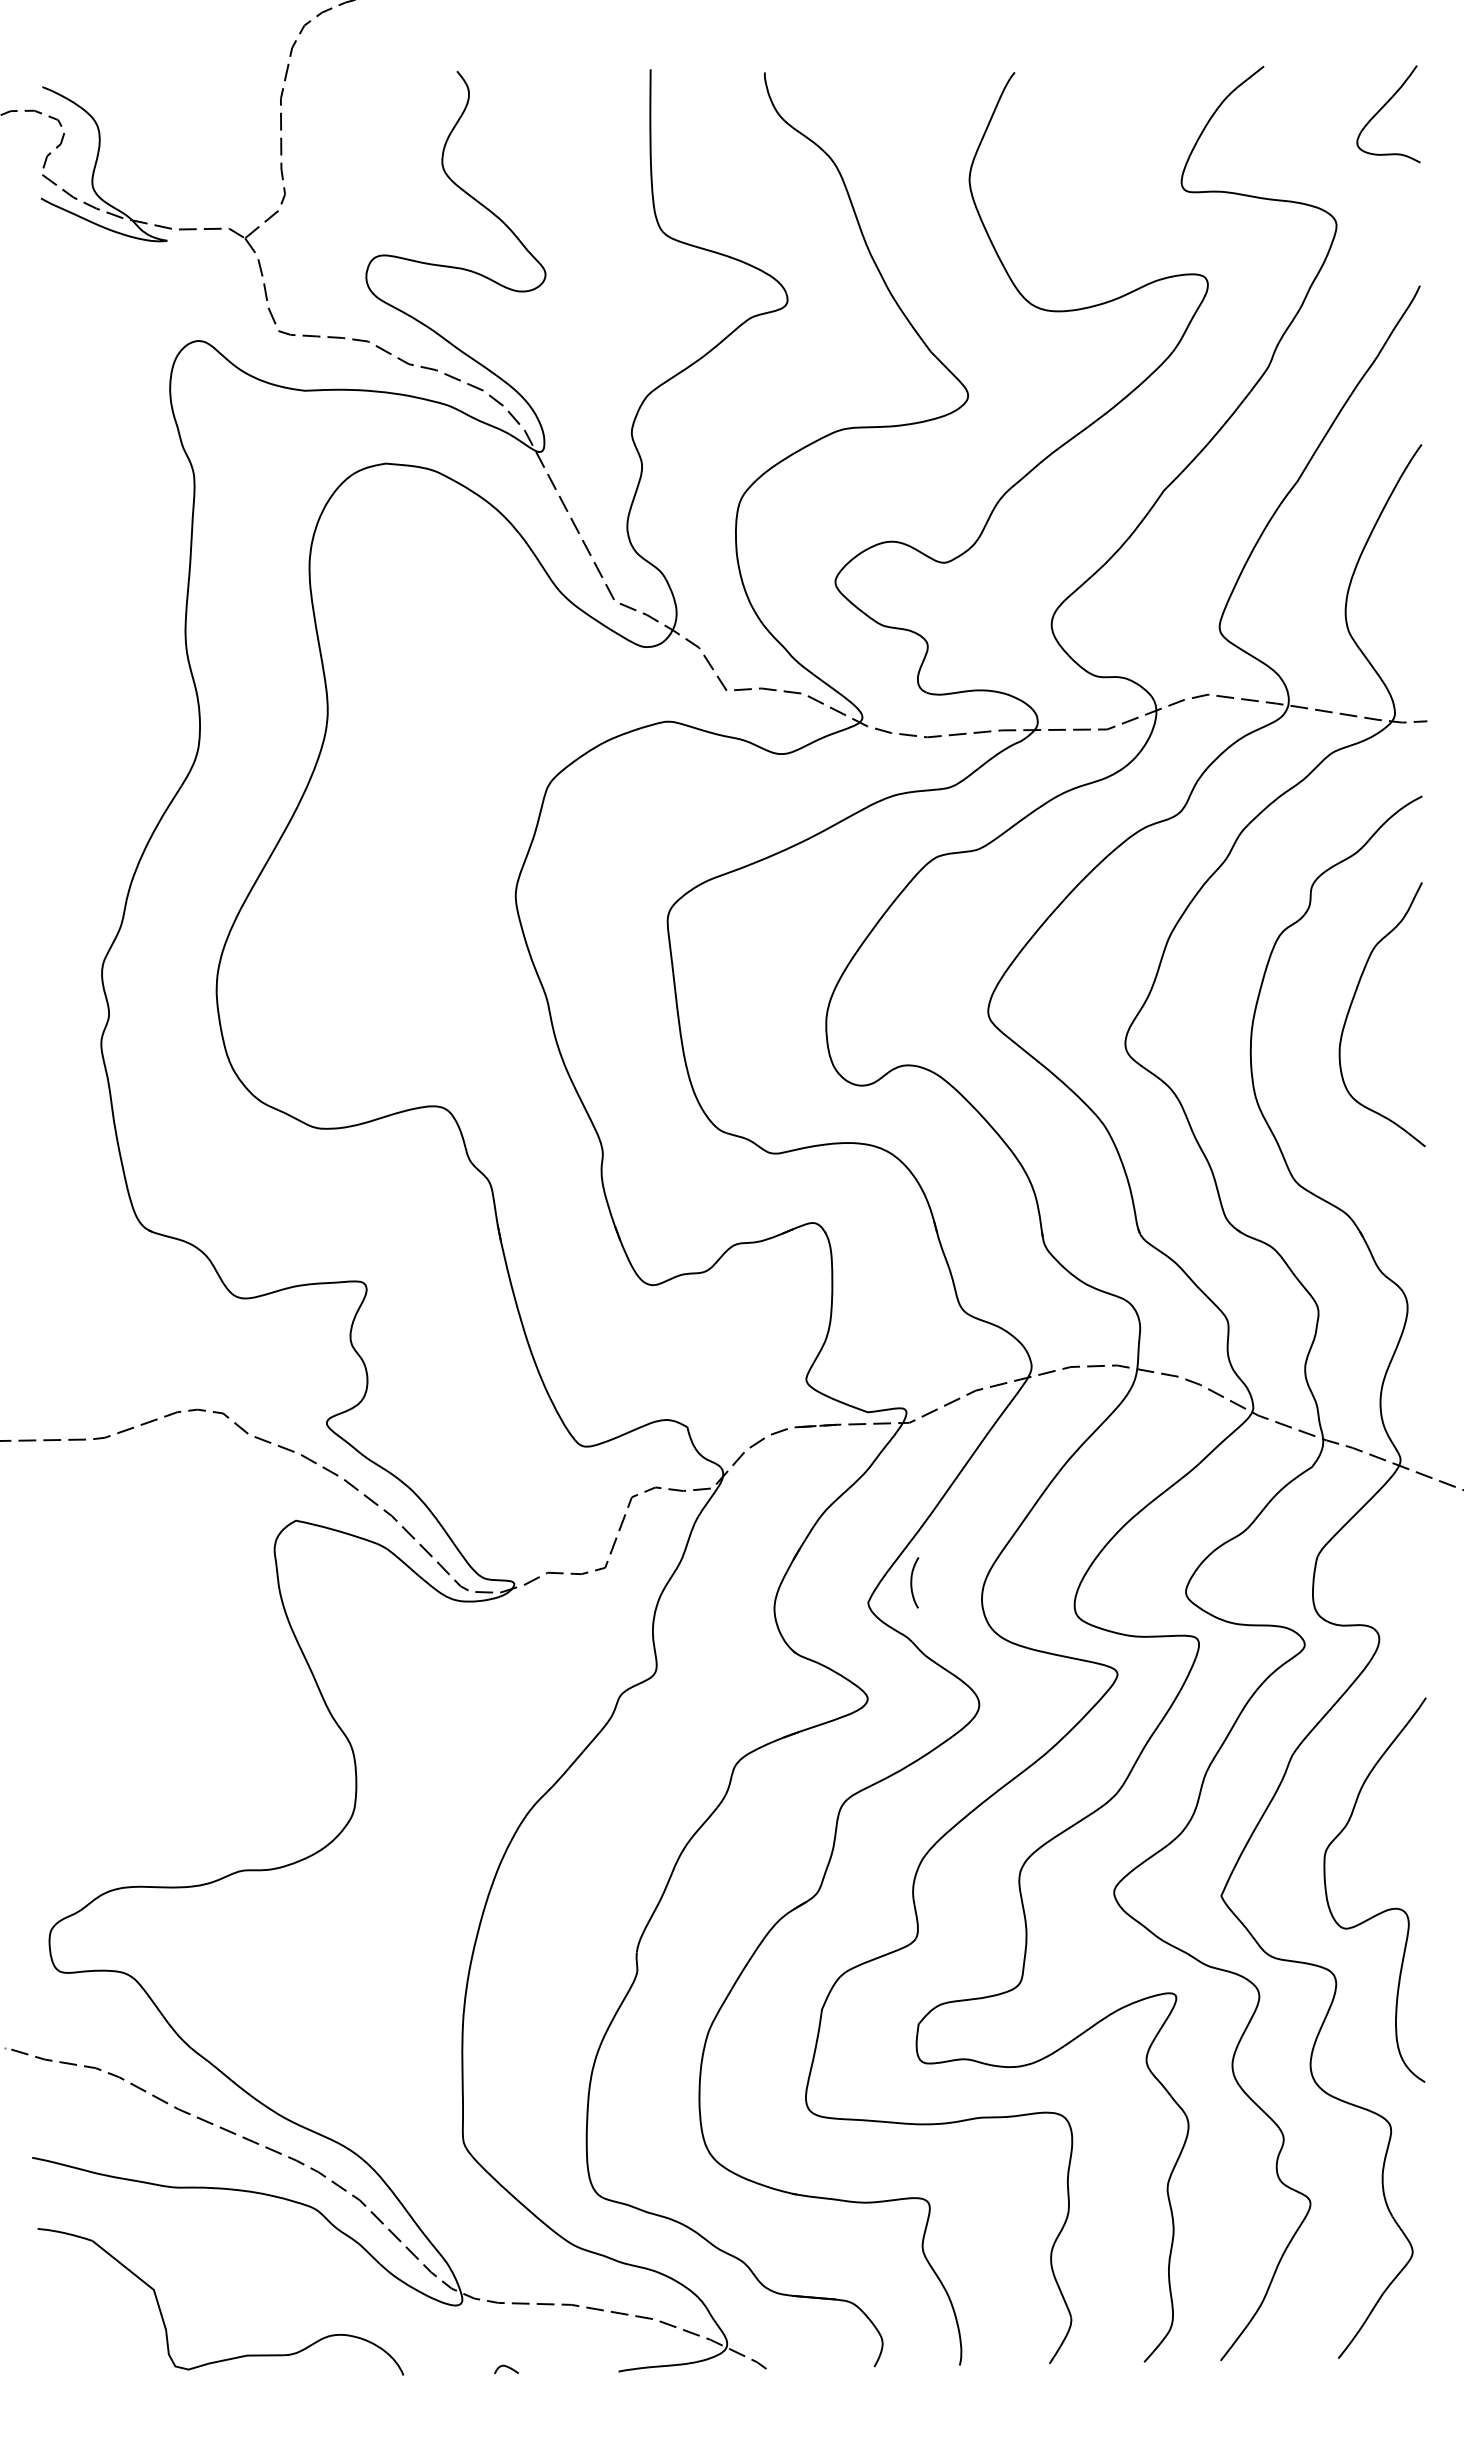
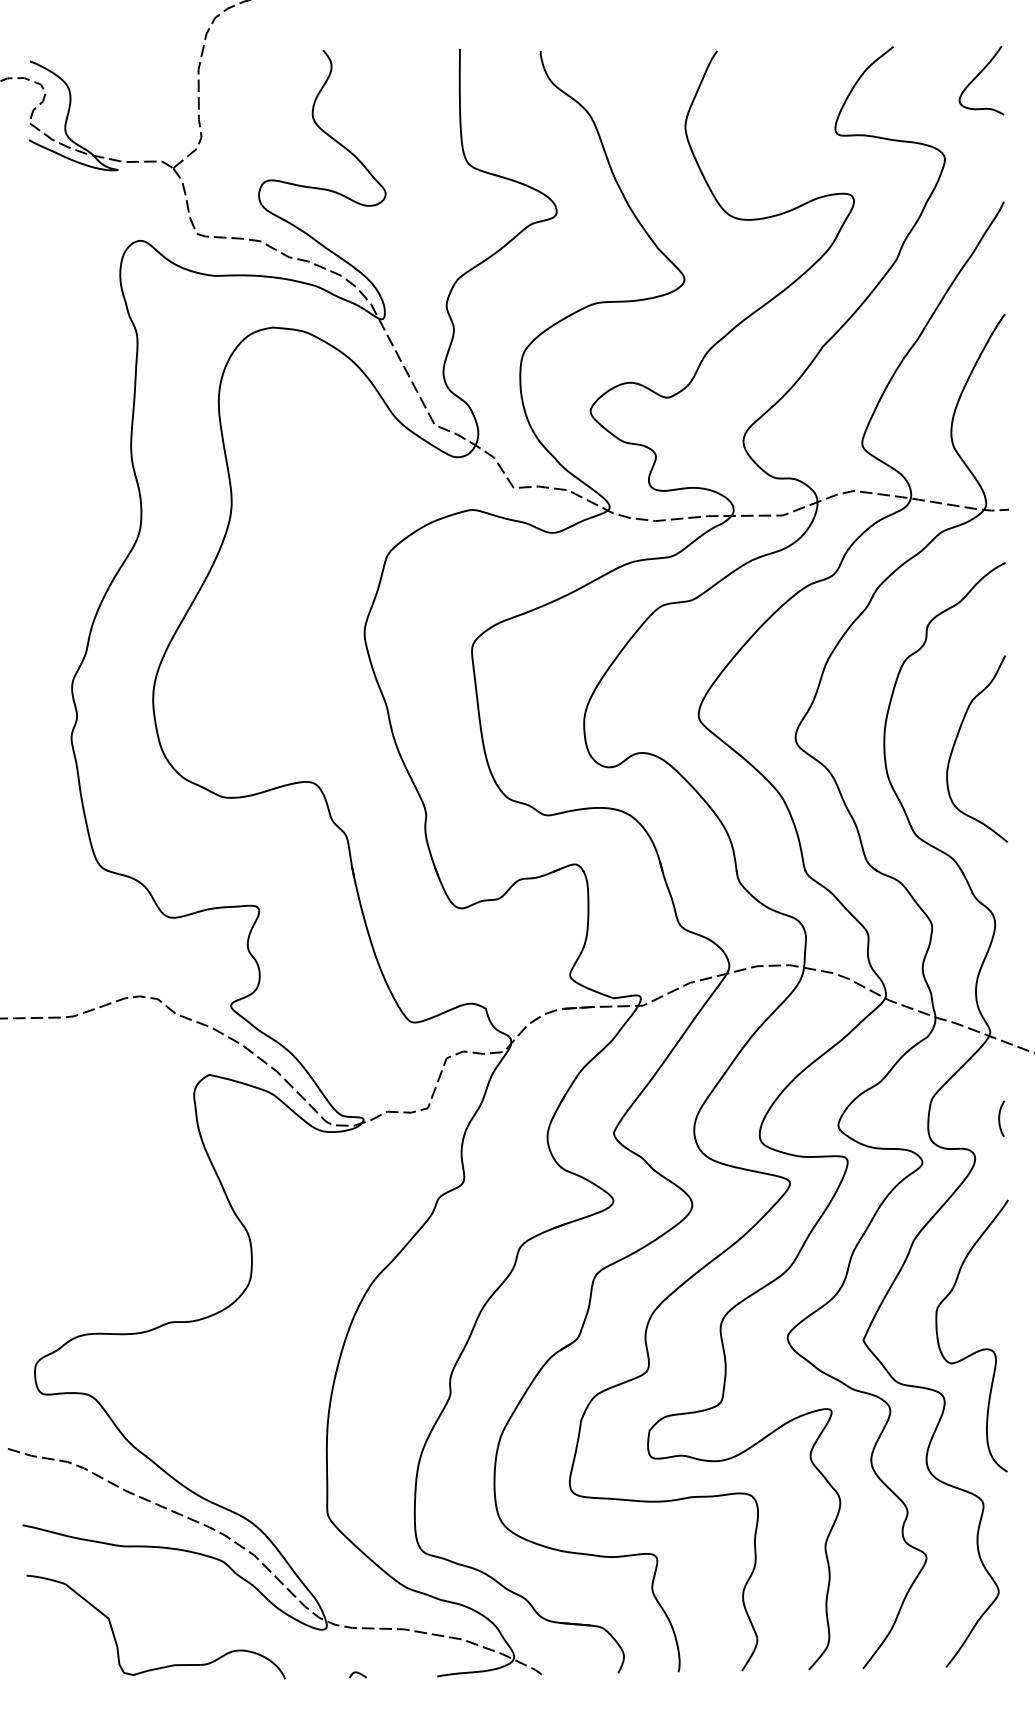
curve: (1353, 1001) -> (956, 739), moved
curve: (912, 1582) -> (1000, 1118), moved

